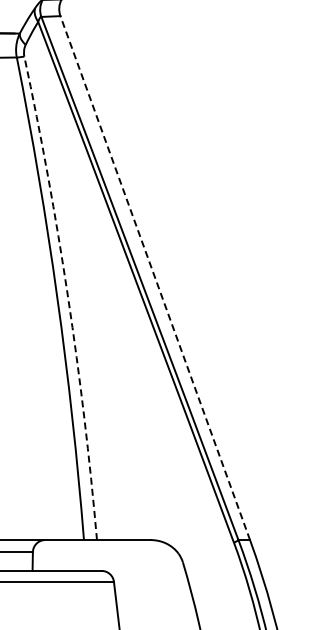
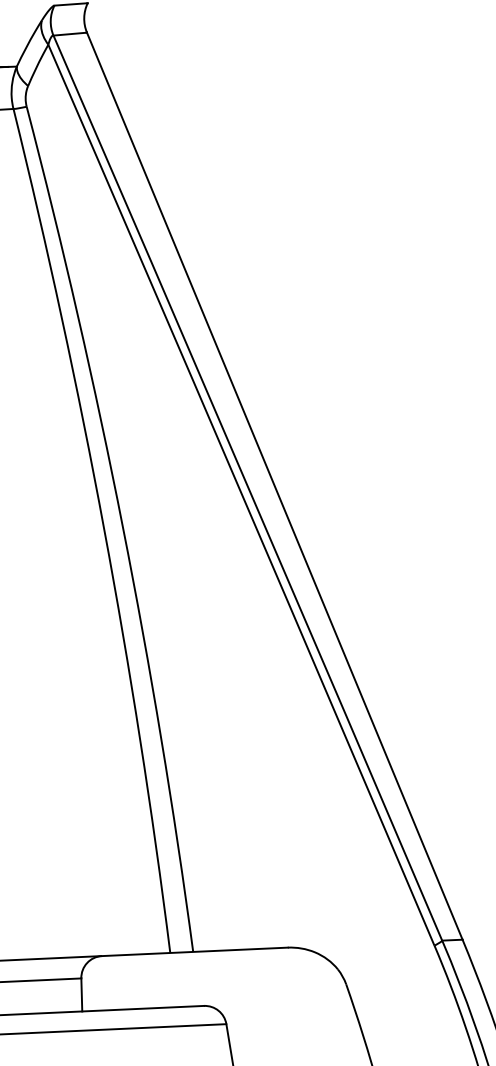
line: (155, 278) -> (275, 486), dashed -> solid
arc: (68, 297) -> (123, 527), dashed -> solid

